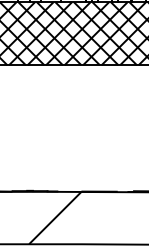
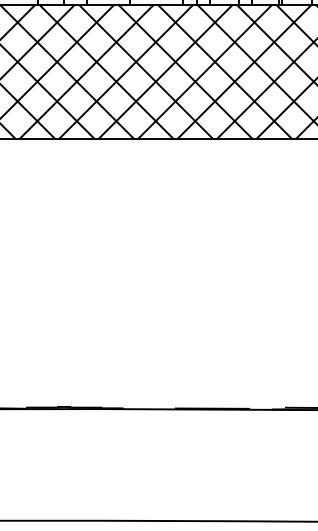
hatch: (55, 217) -> (118, 463), removed

